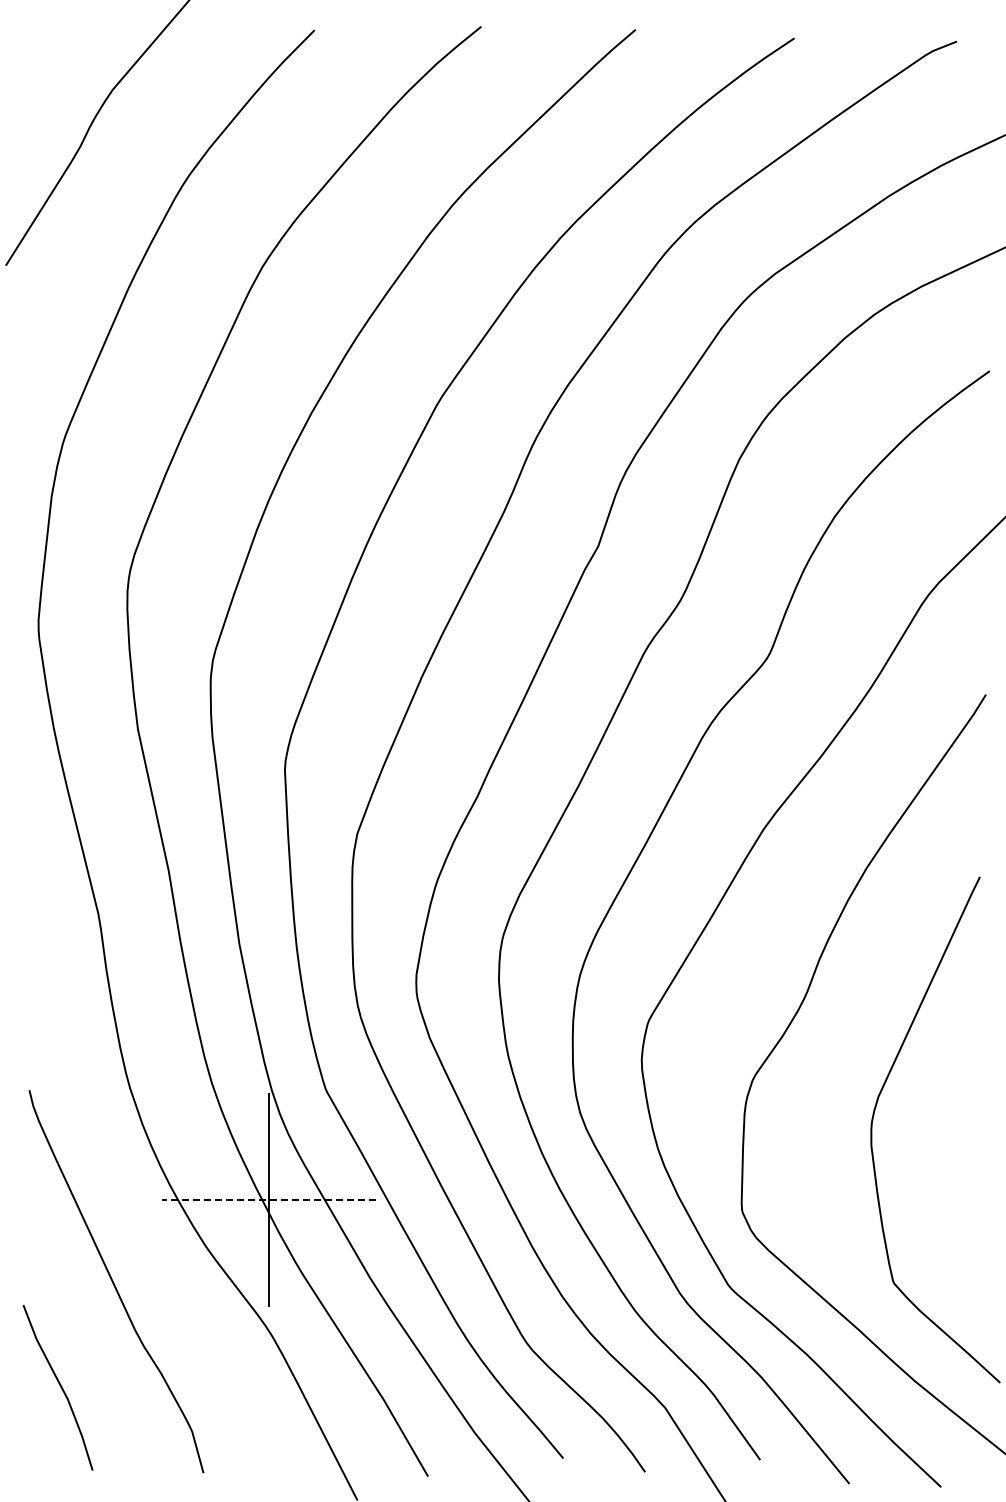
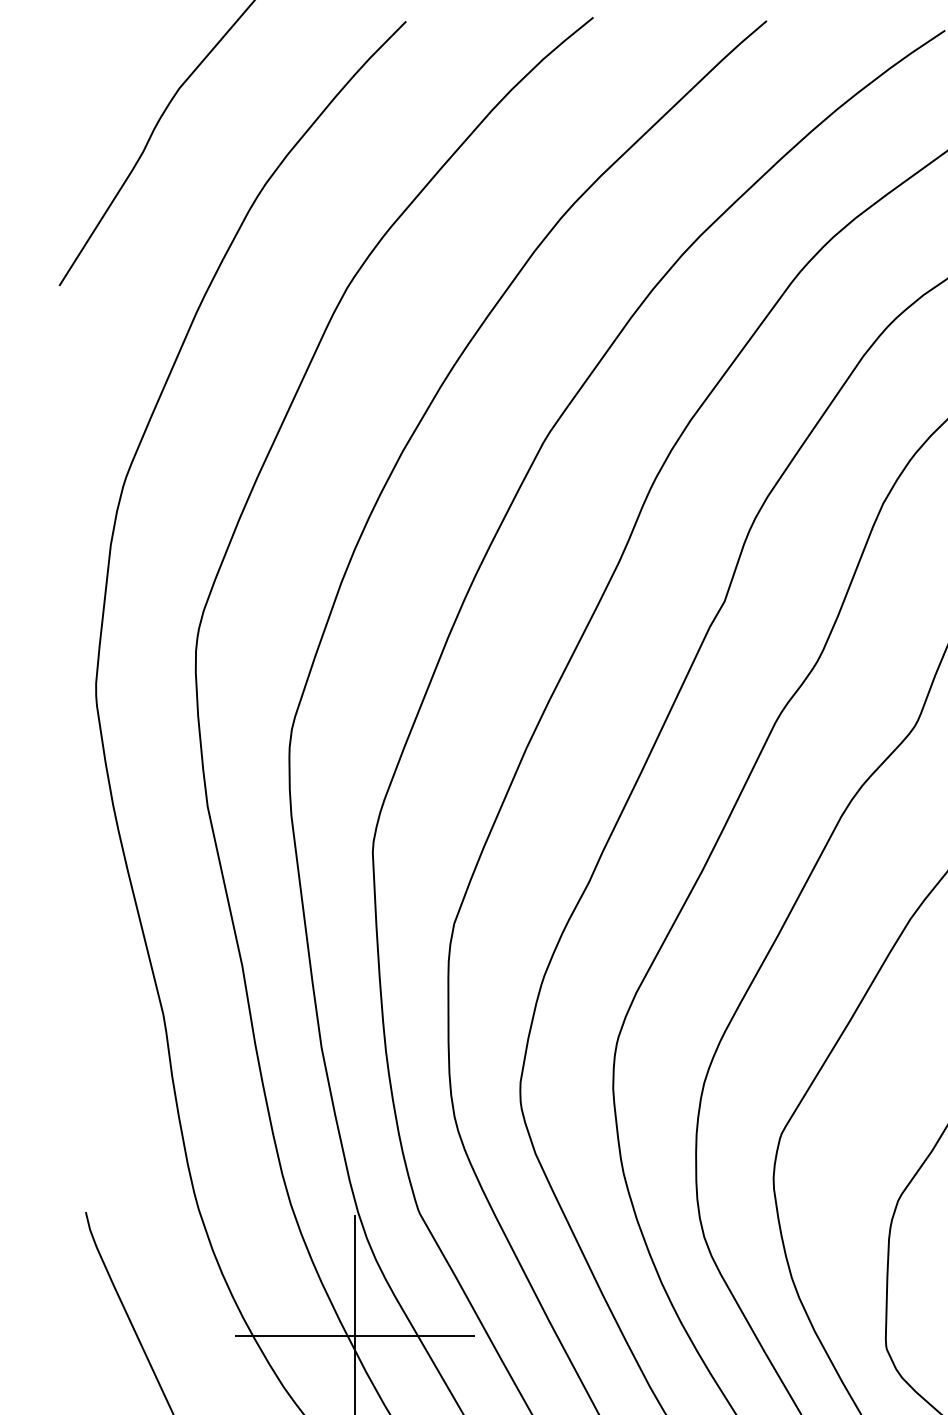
line: (269, 1200) -> (355, 1335), dashed -> solid

